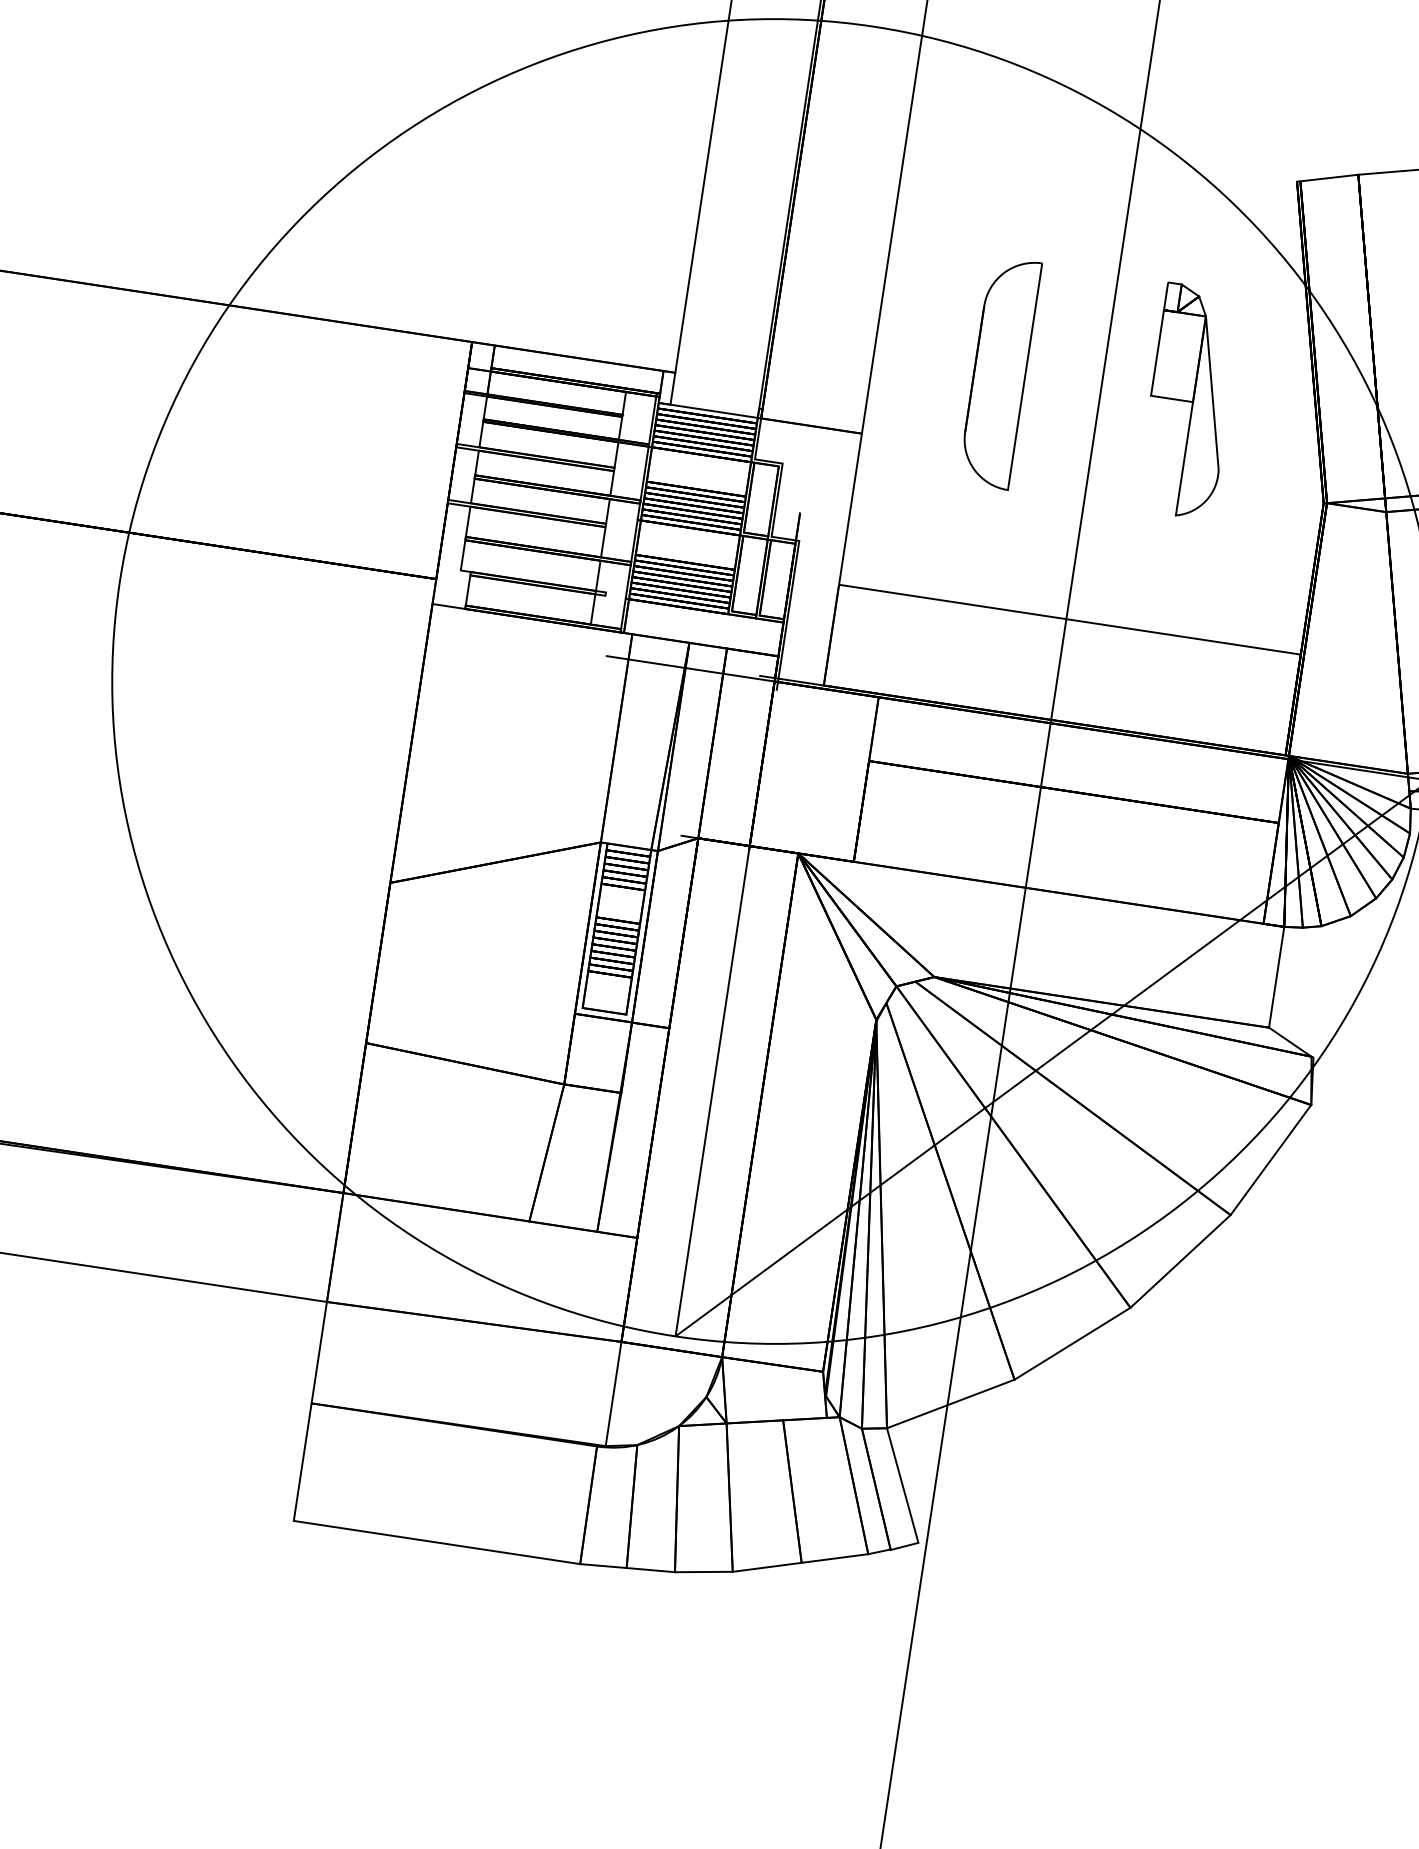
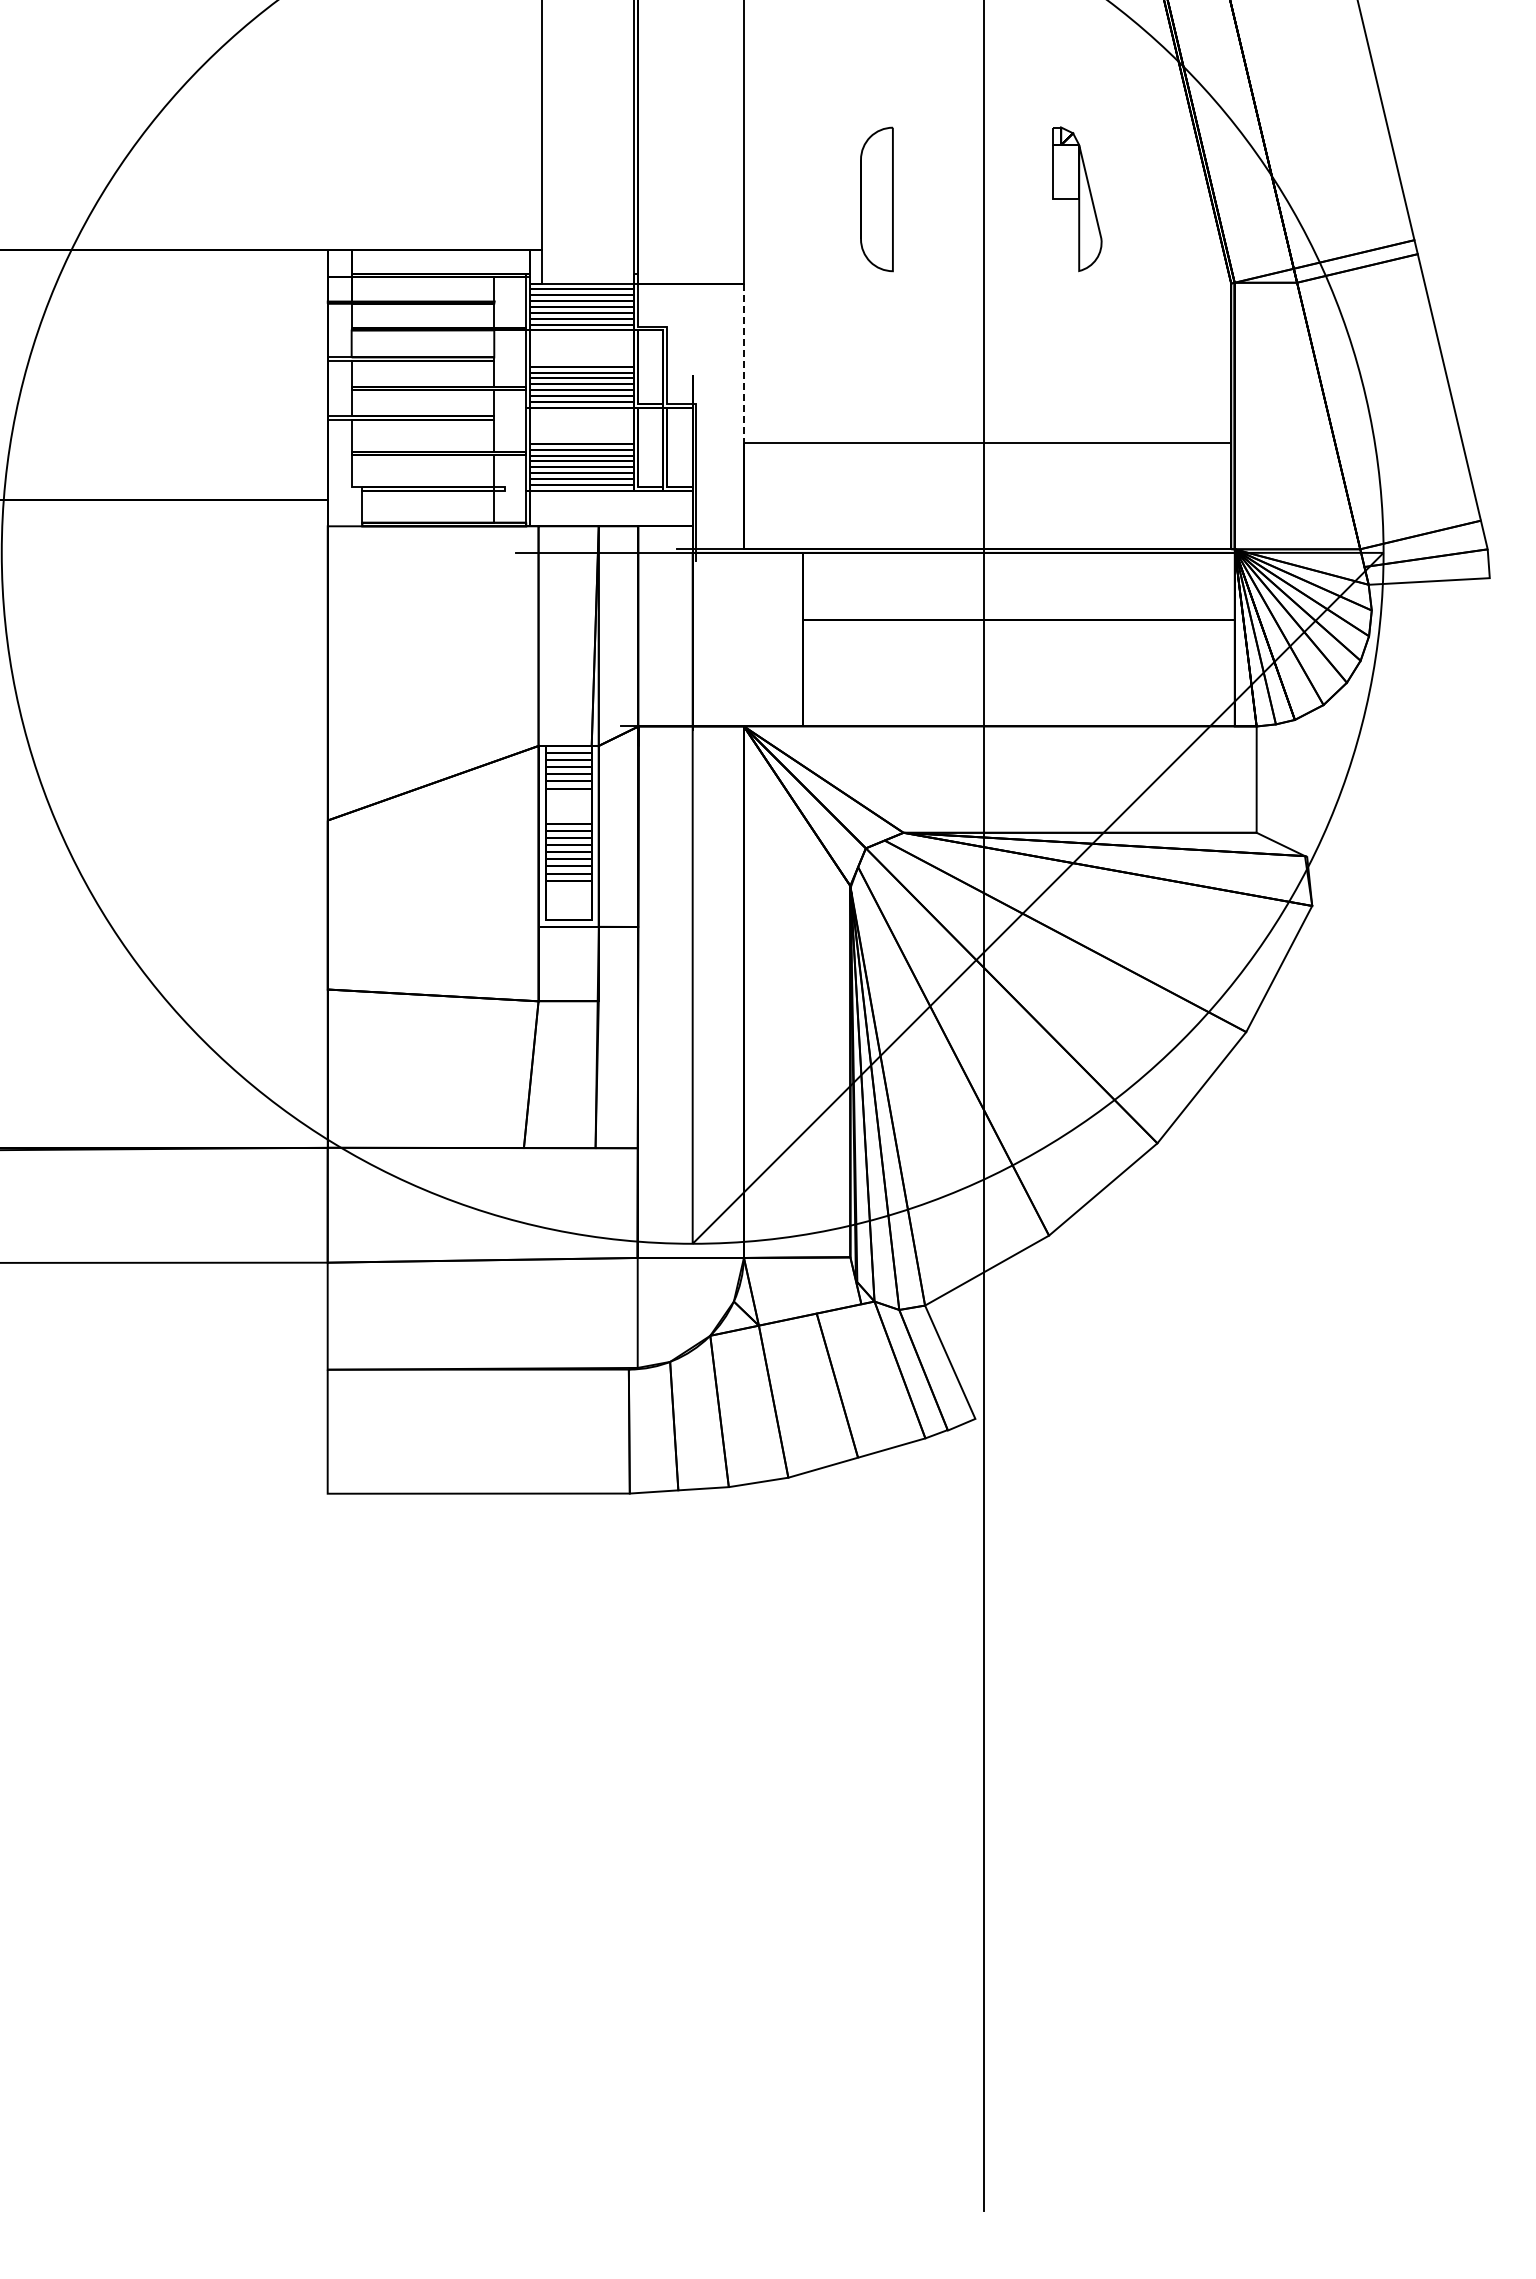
part: (999, 372) -> (876, 199), size x0.6
part: (1189, 400) -> (1076, 198), size x0.6
line: (850, 509) -> (744, 363), solid -> dashed

